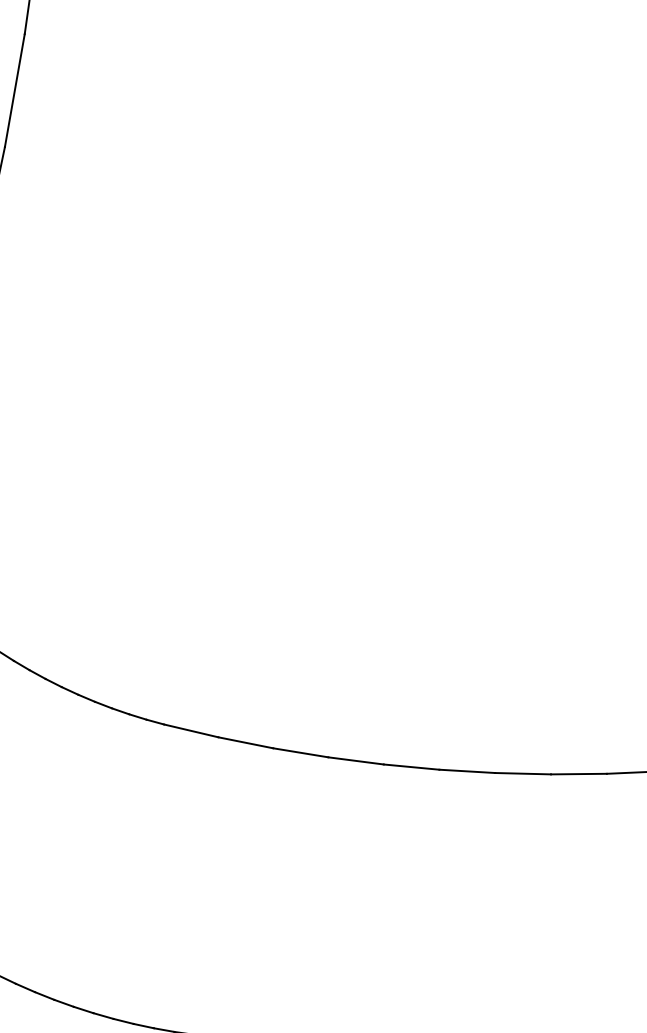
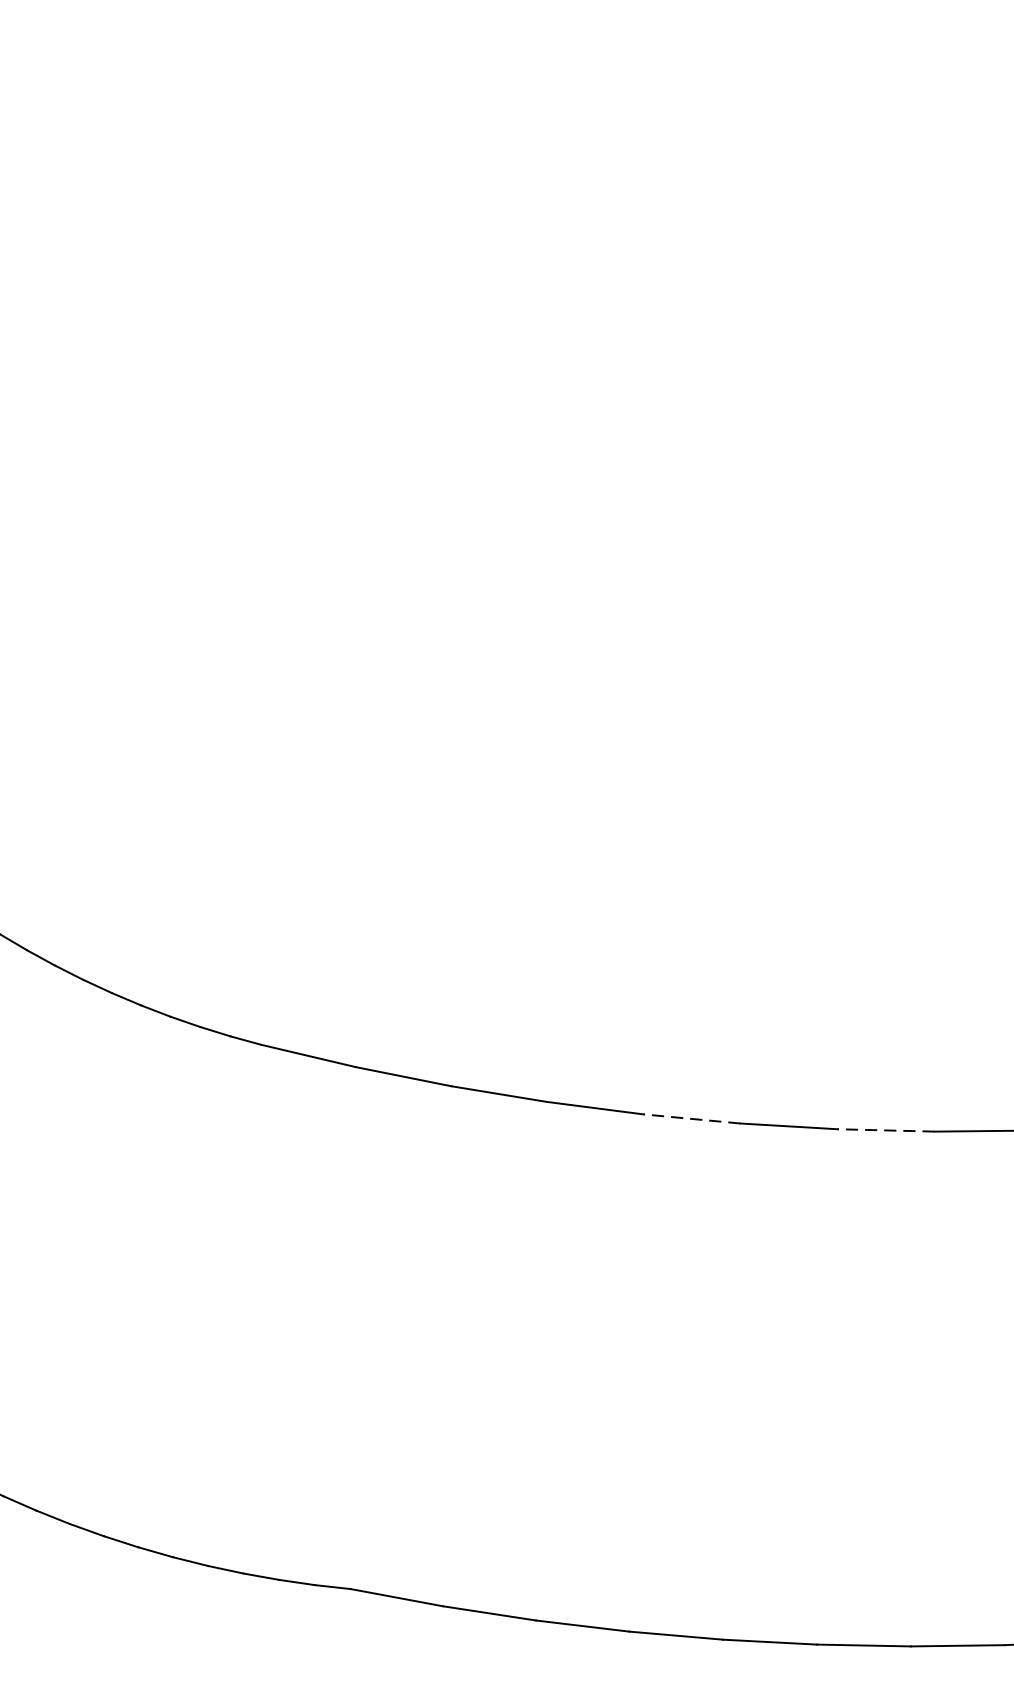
line: (411, 767) -> (691, 1119), solid -> dashed
line: (523, 773) -> (886, 1130), solid -> dashed

